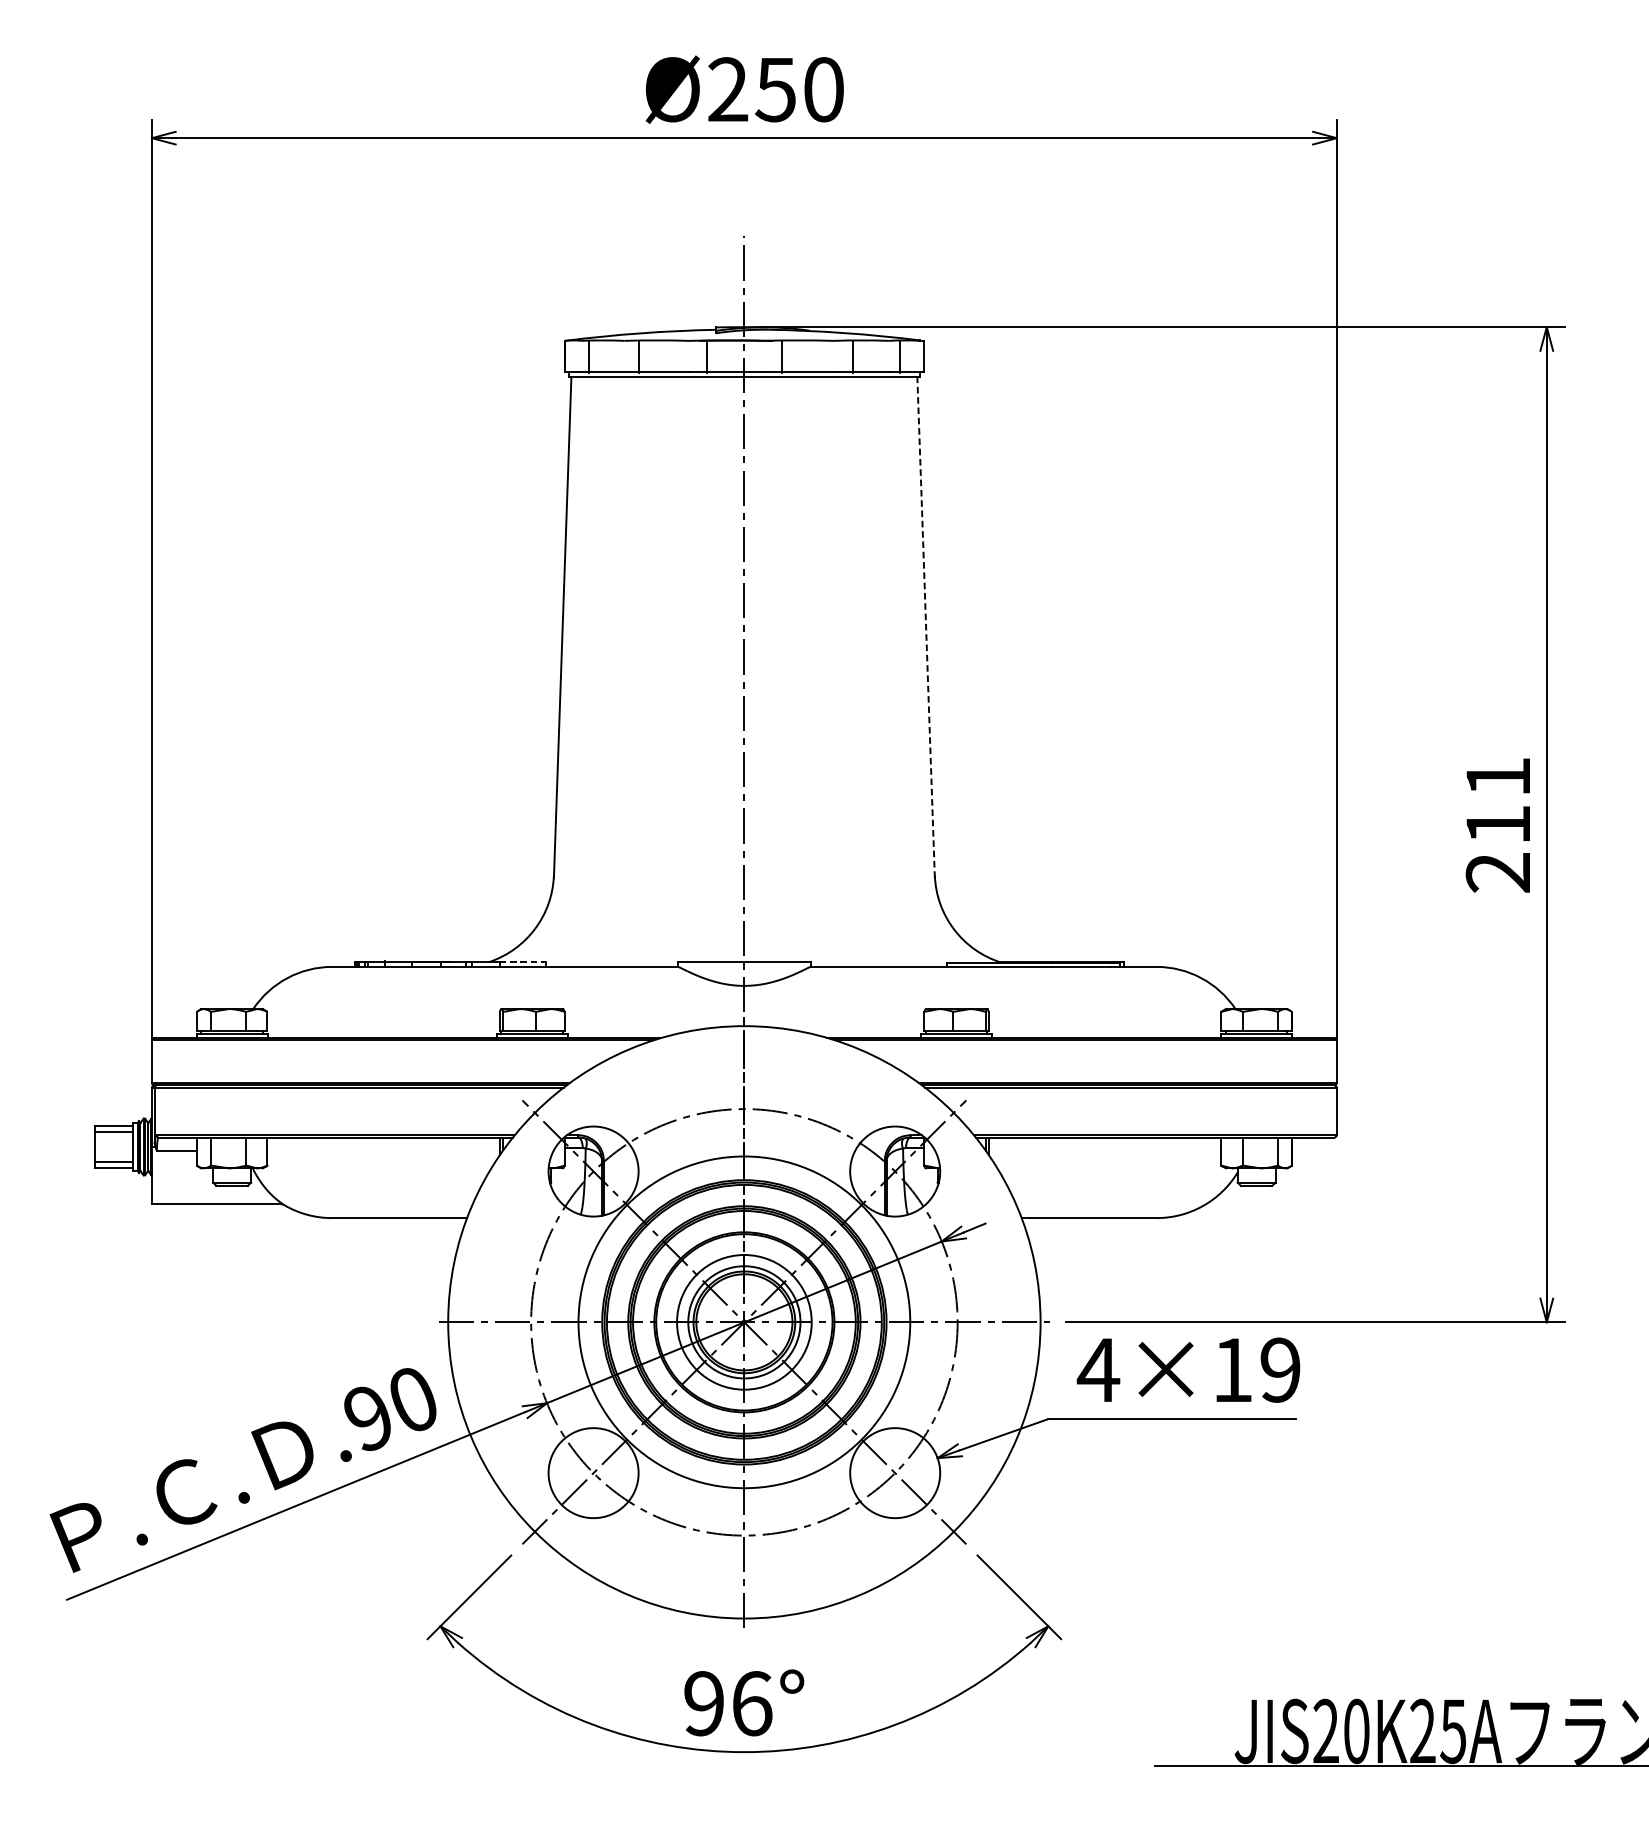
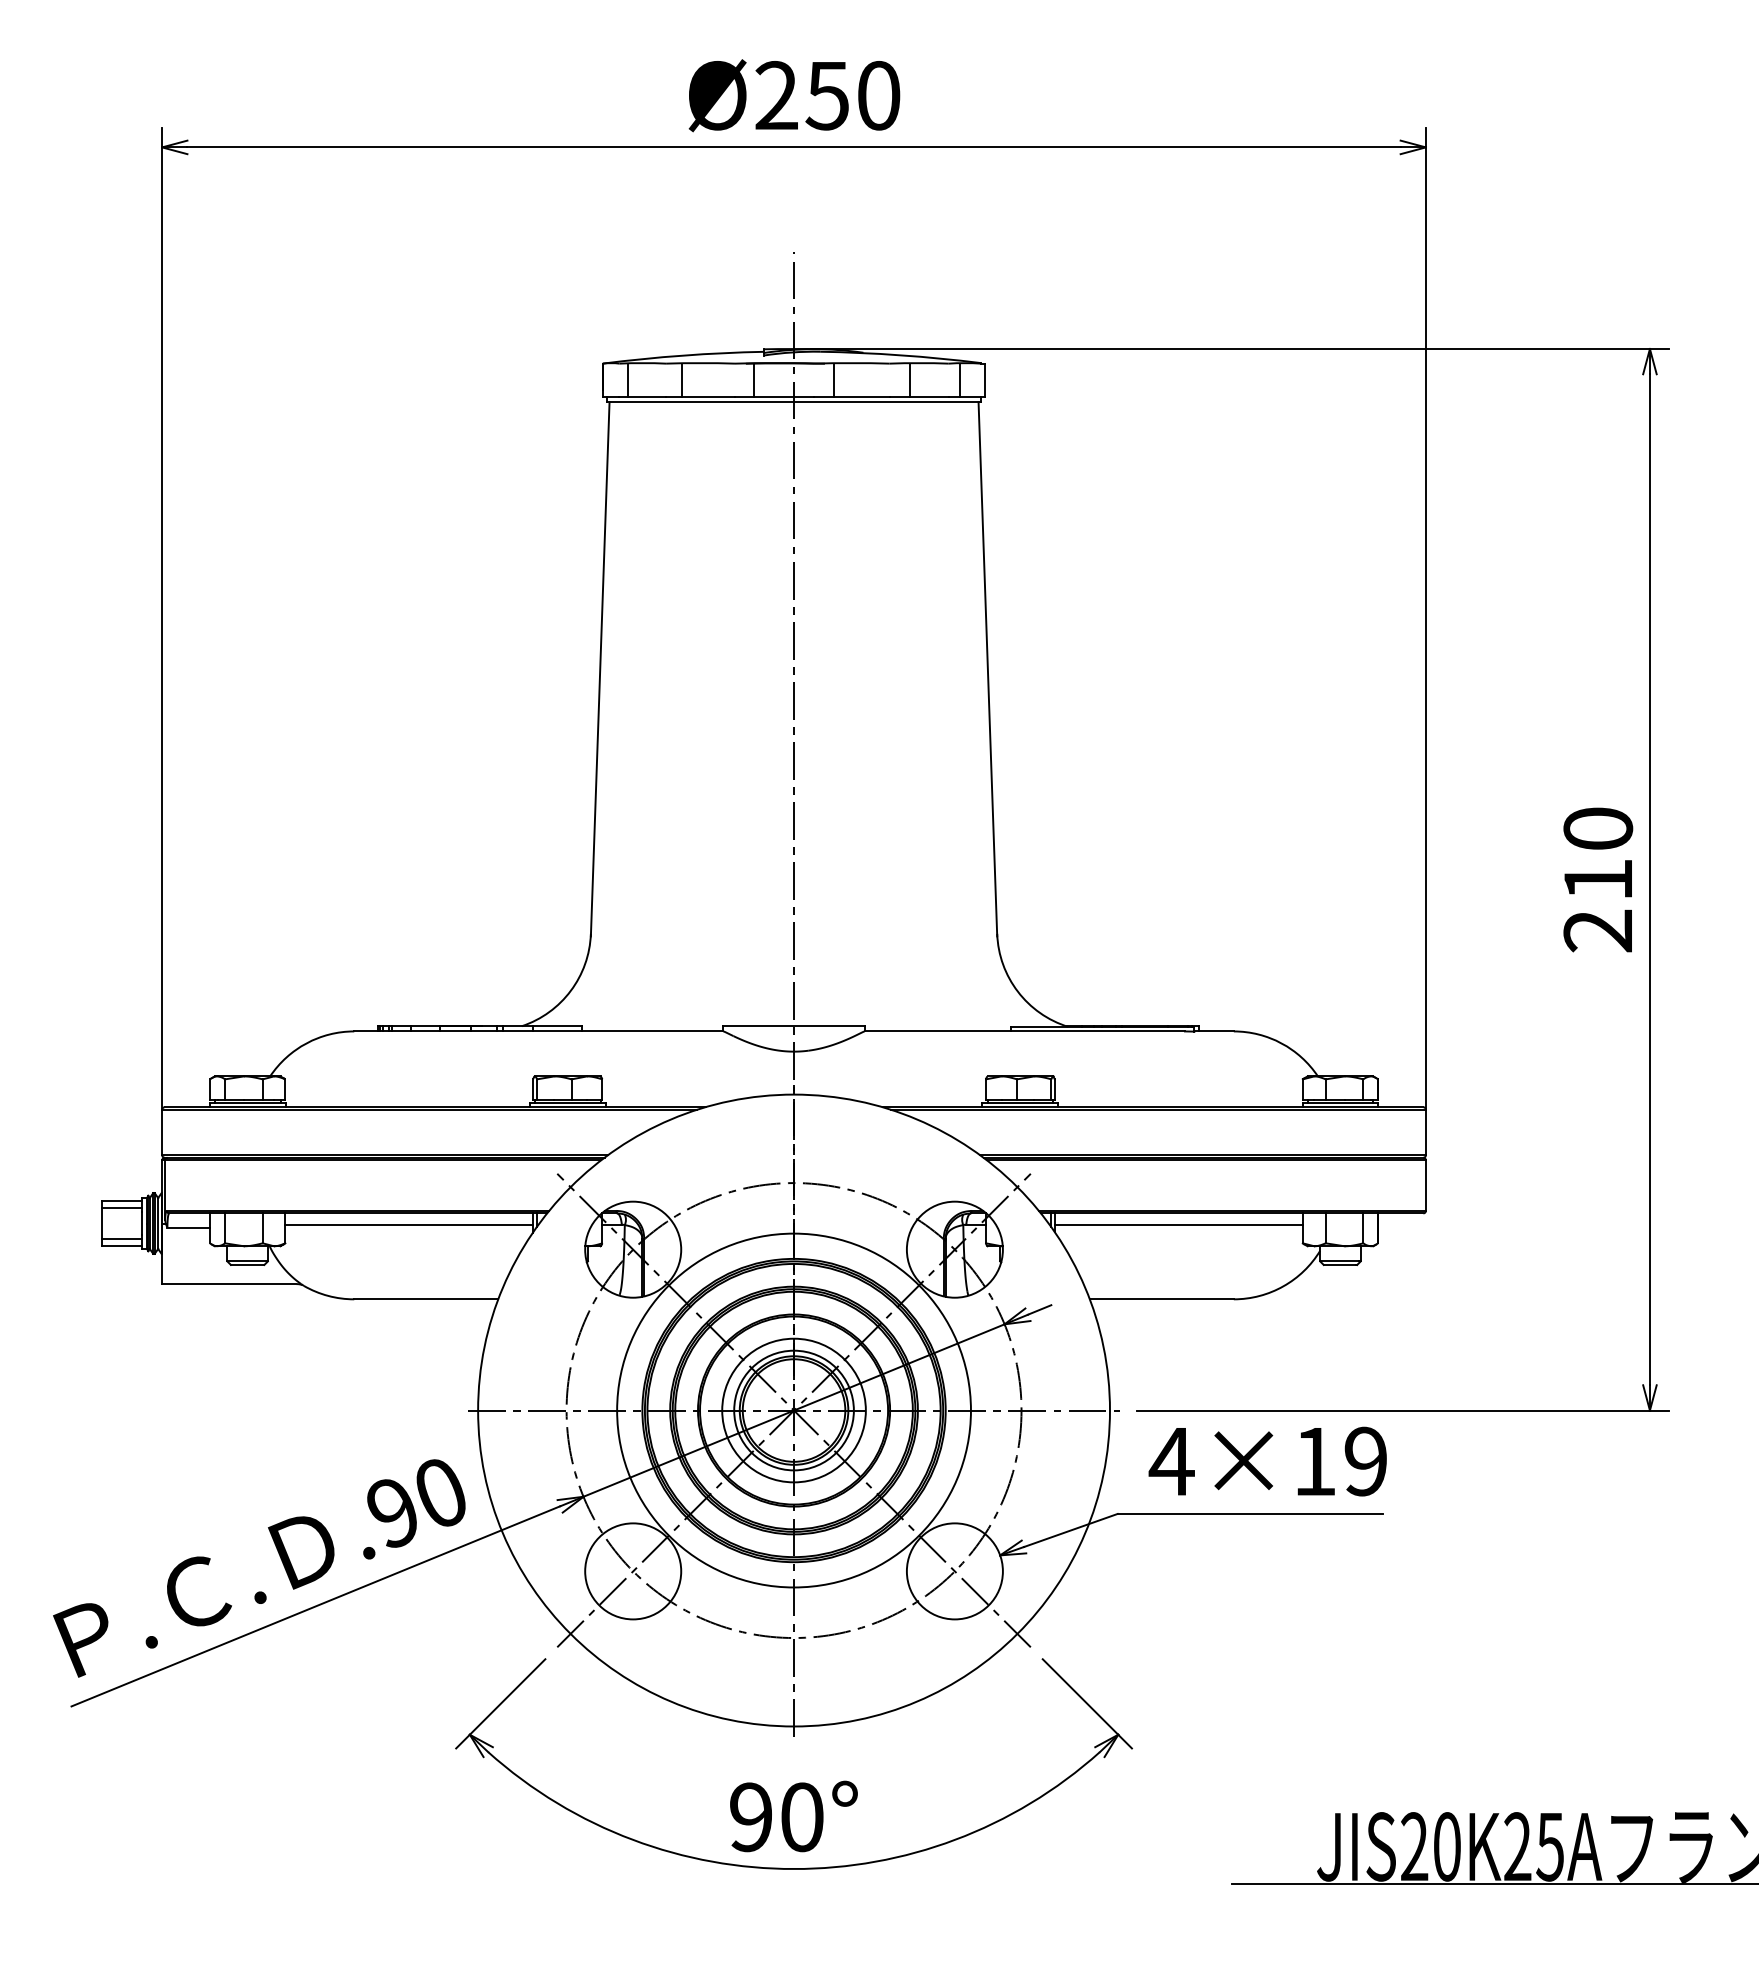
line: (925, 626) -> (987, 668), dashed -> solid
text: (1498, 776) -> (1598, 828), 211 -> 210
line: (522, 962) -> (557, 1026), dashed -> solid
line: (383, 1147) -> (409, 1224), added
line: (1104, 1147) -> (1178, 1224), added
text: (752, 1703) -> (802, 1817), 96° -> 90°

